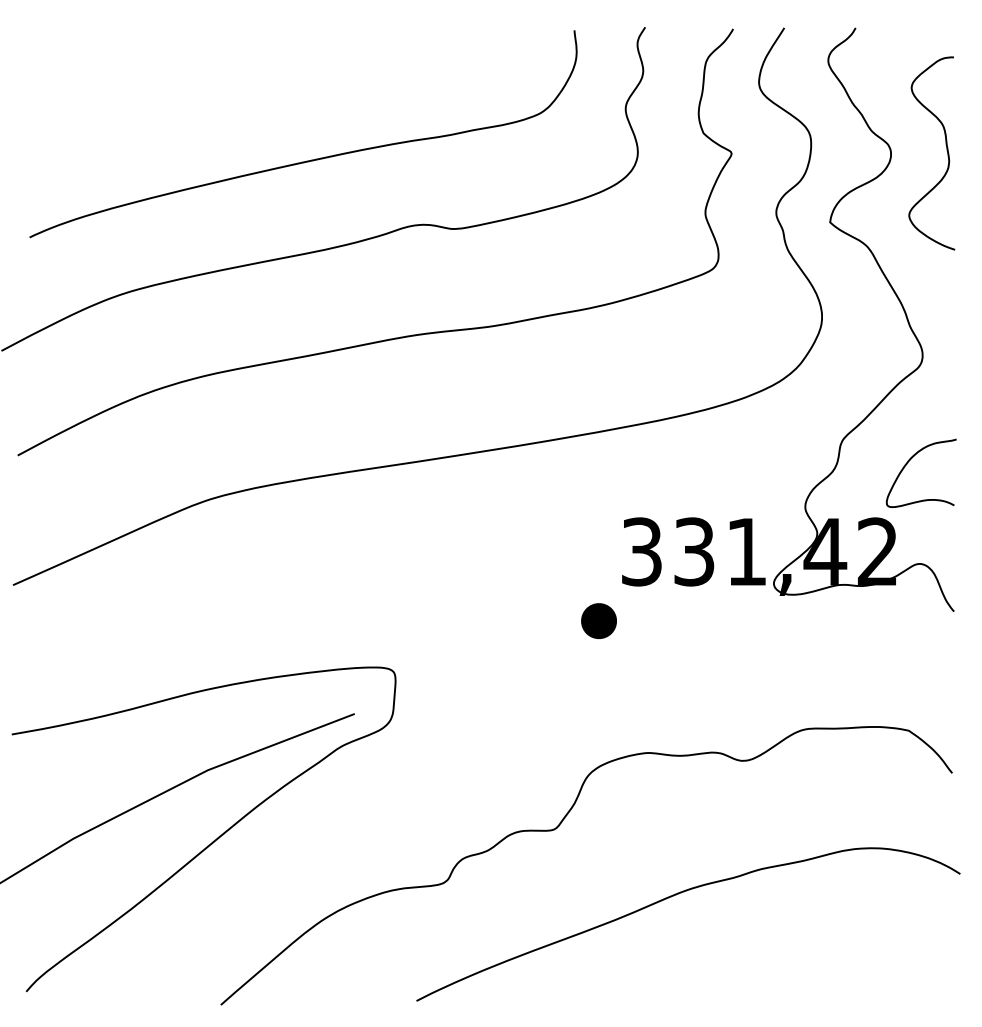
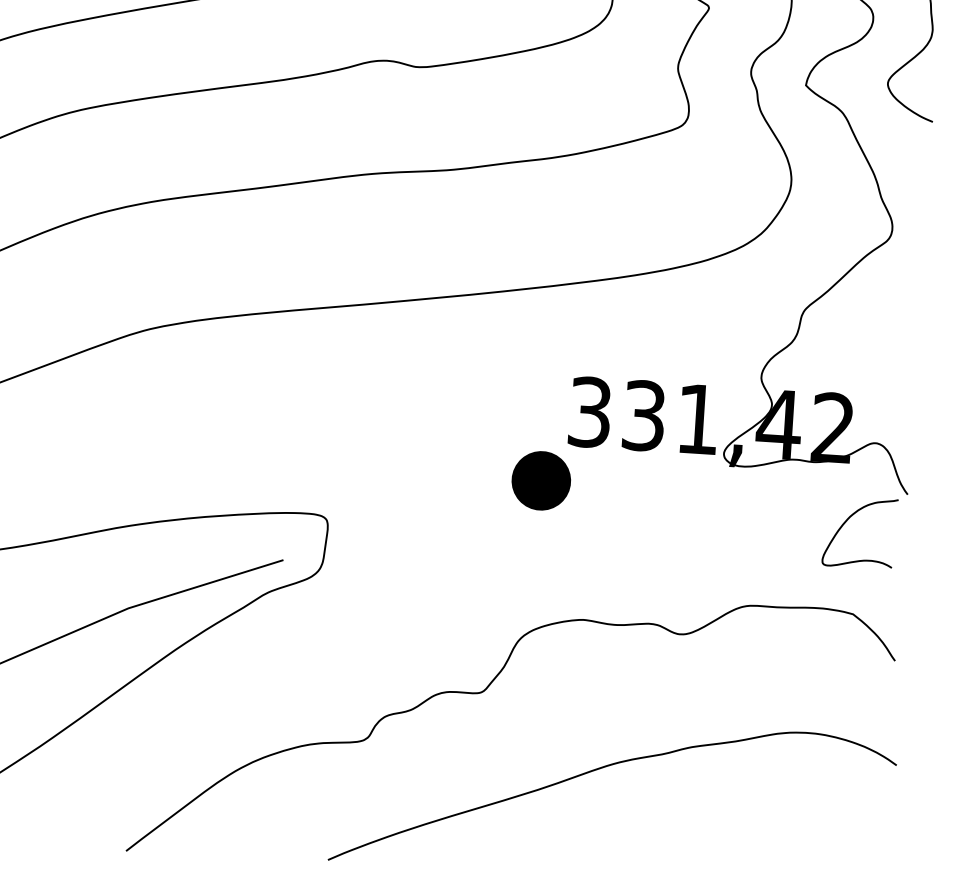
curve: (907, 464) -> (846, 522), moved
part: (598, 620) -> (540, 480), size x1.6

